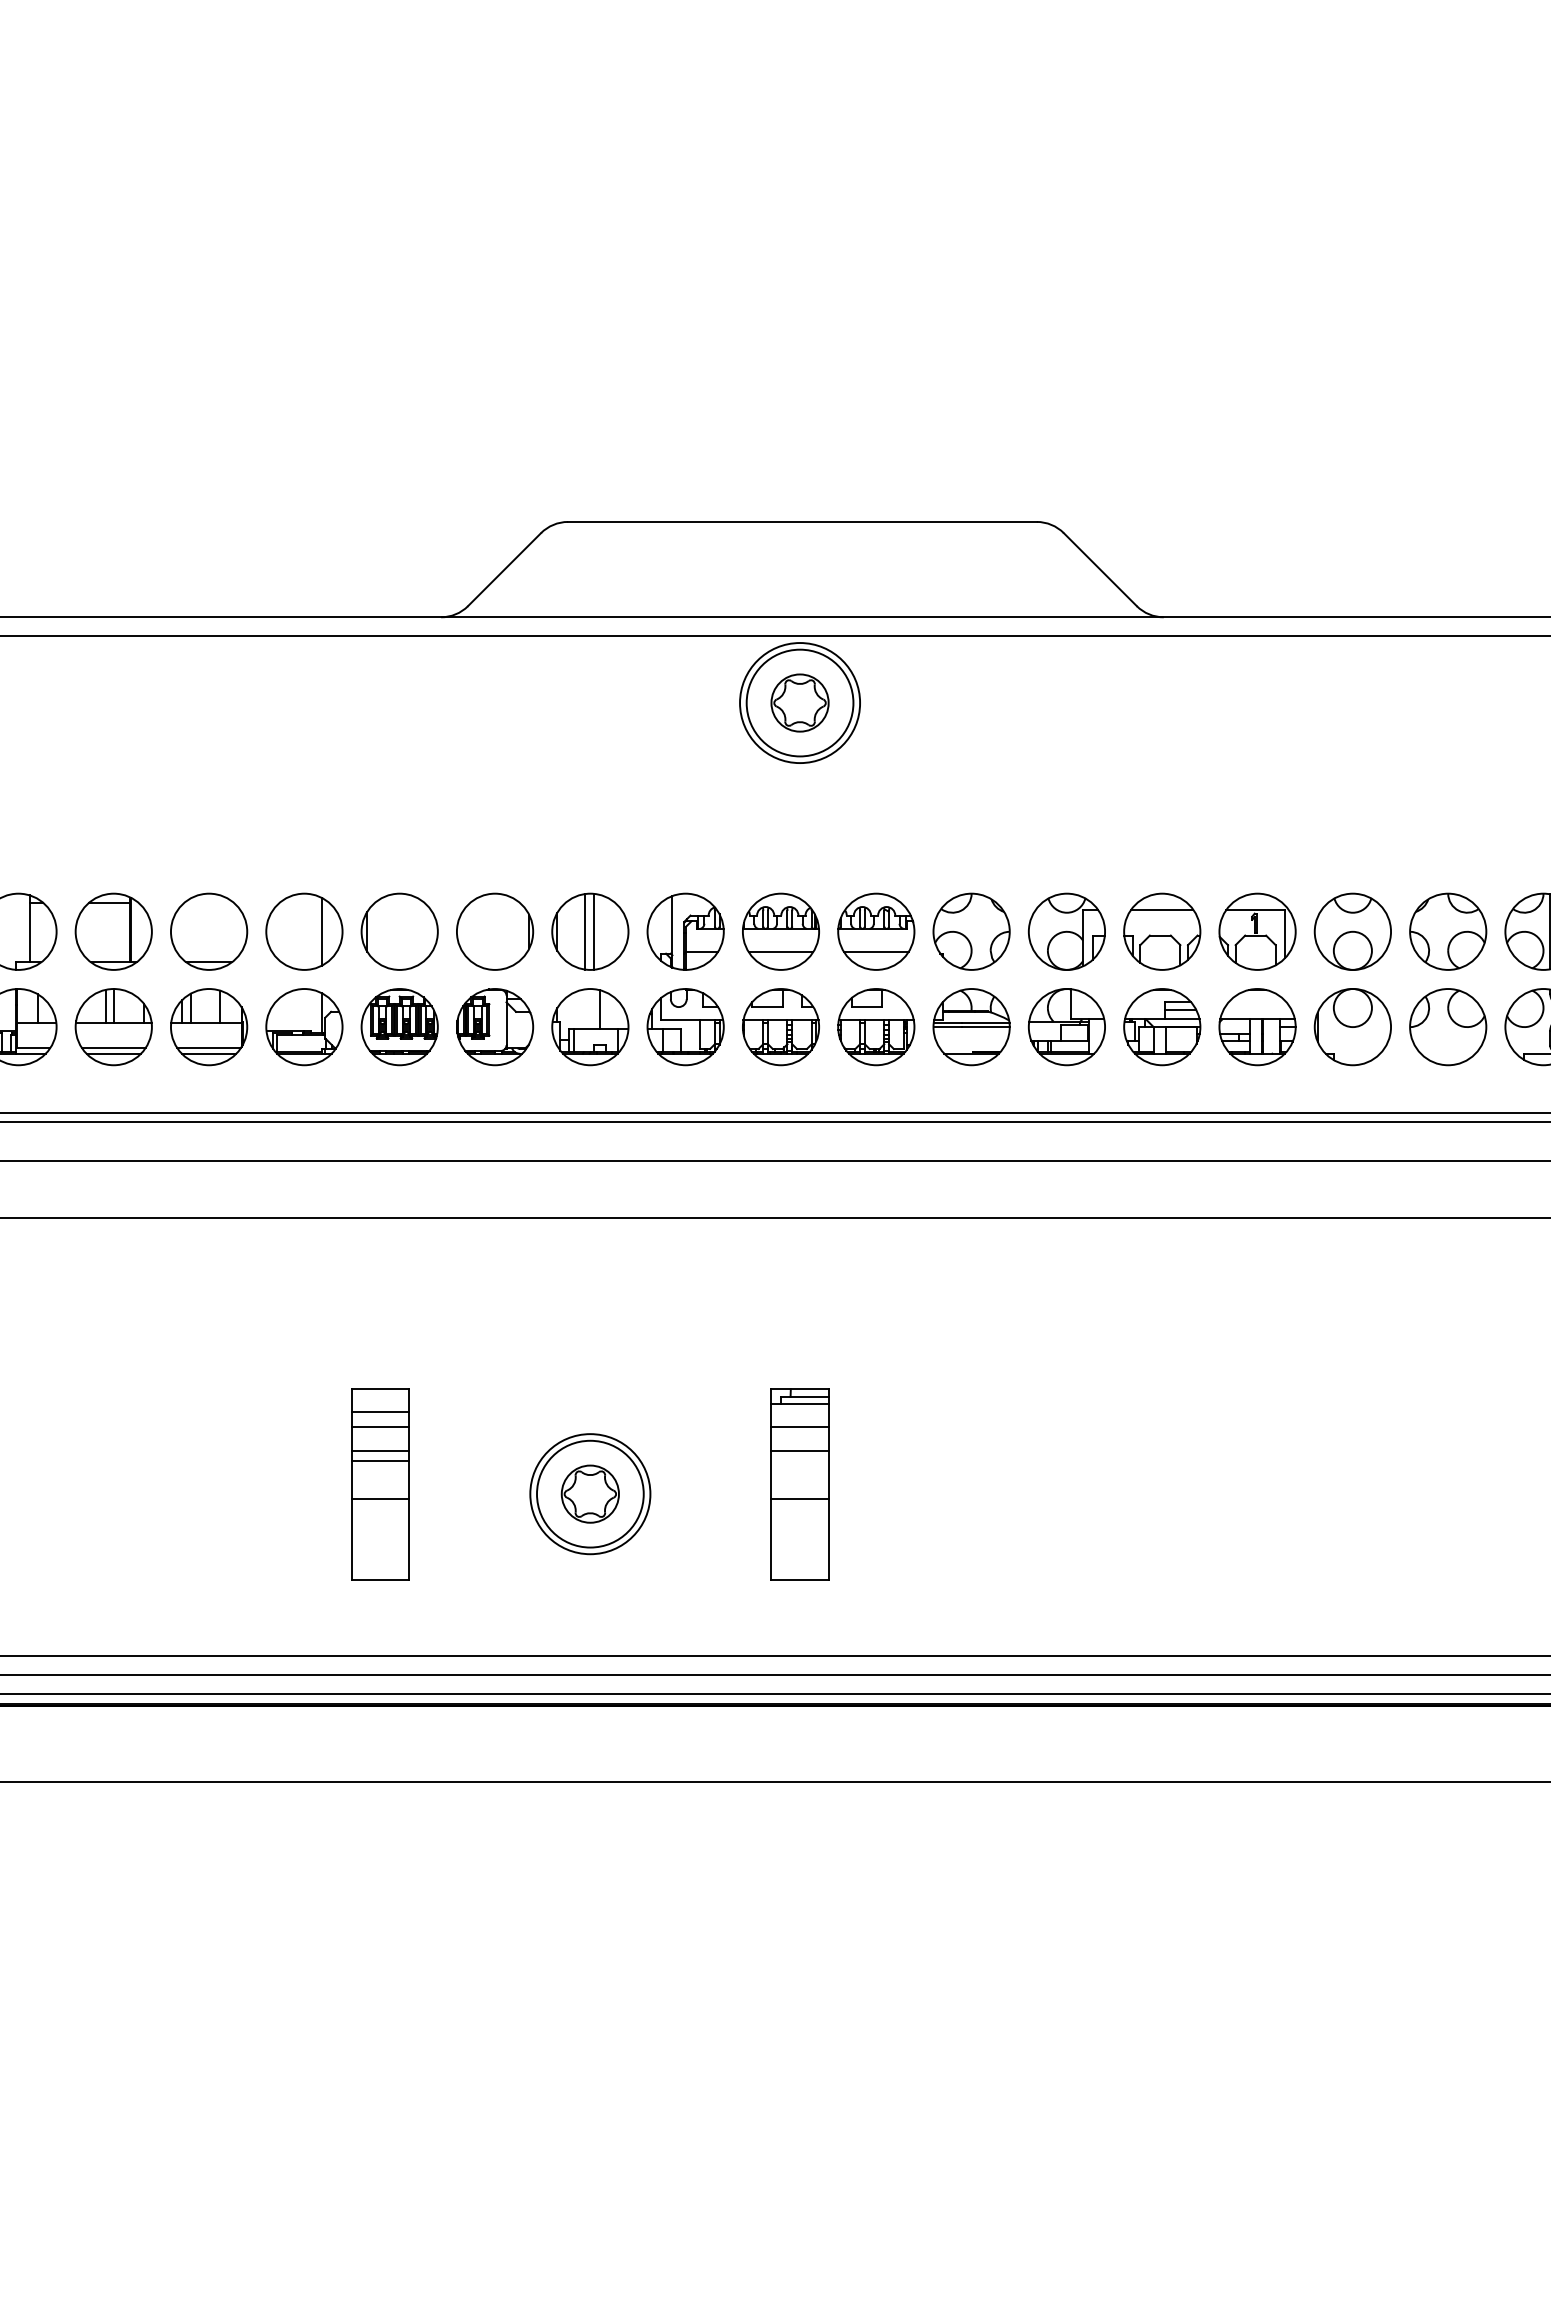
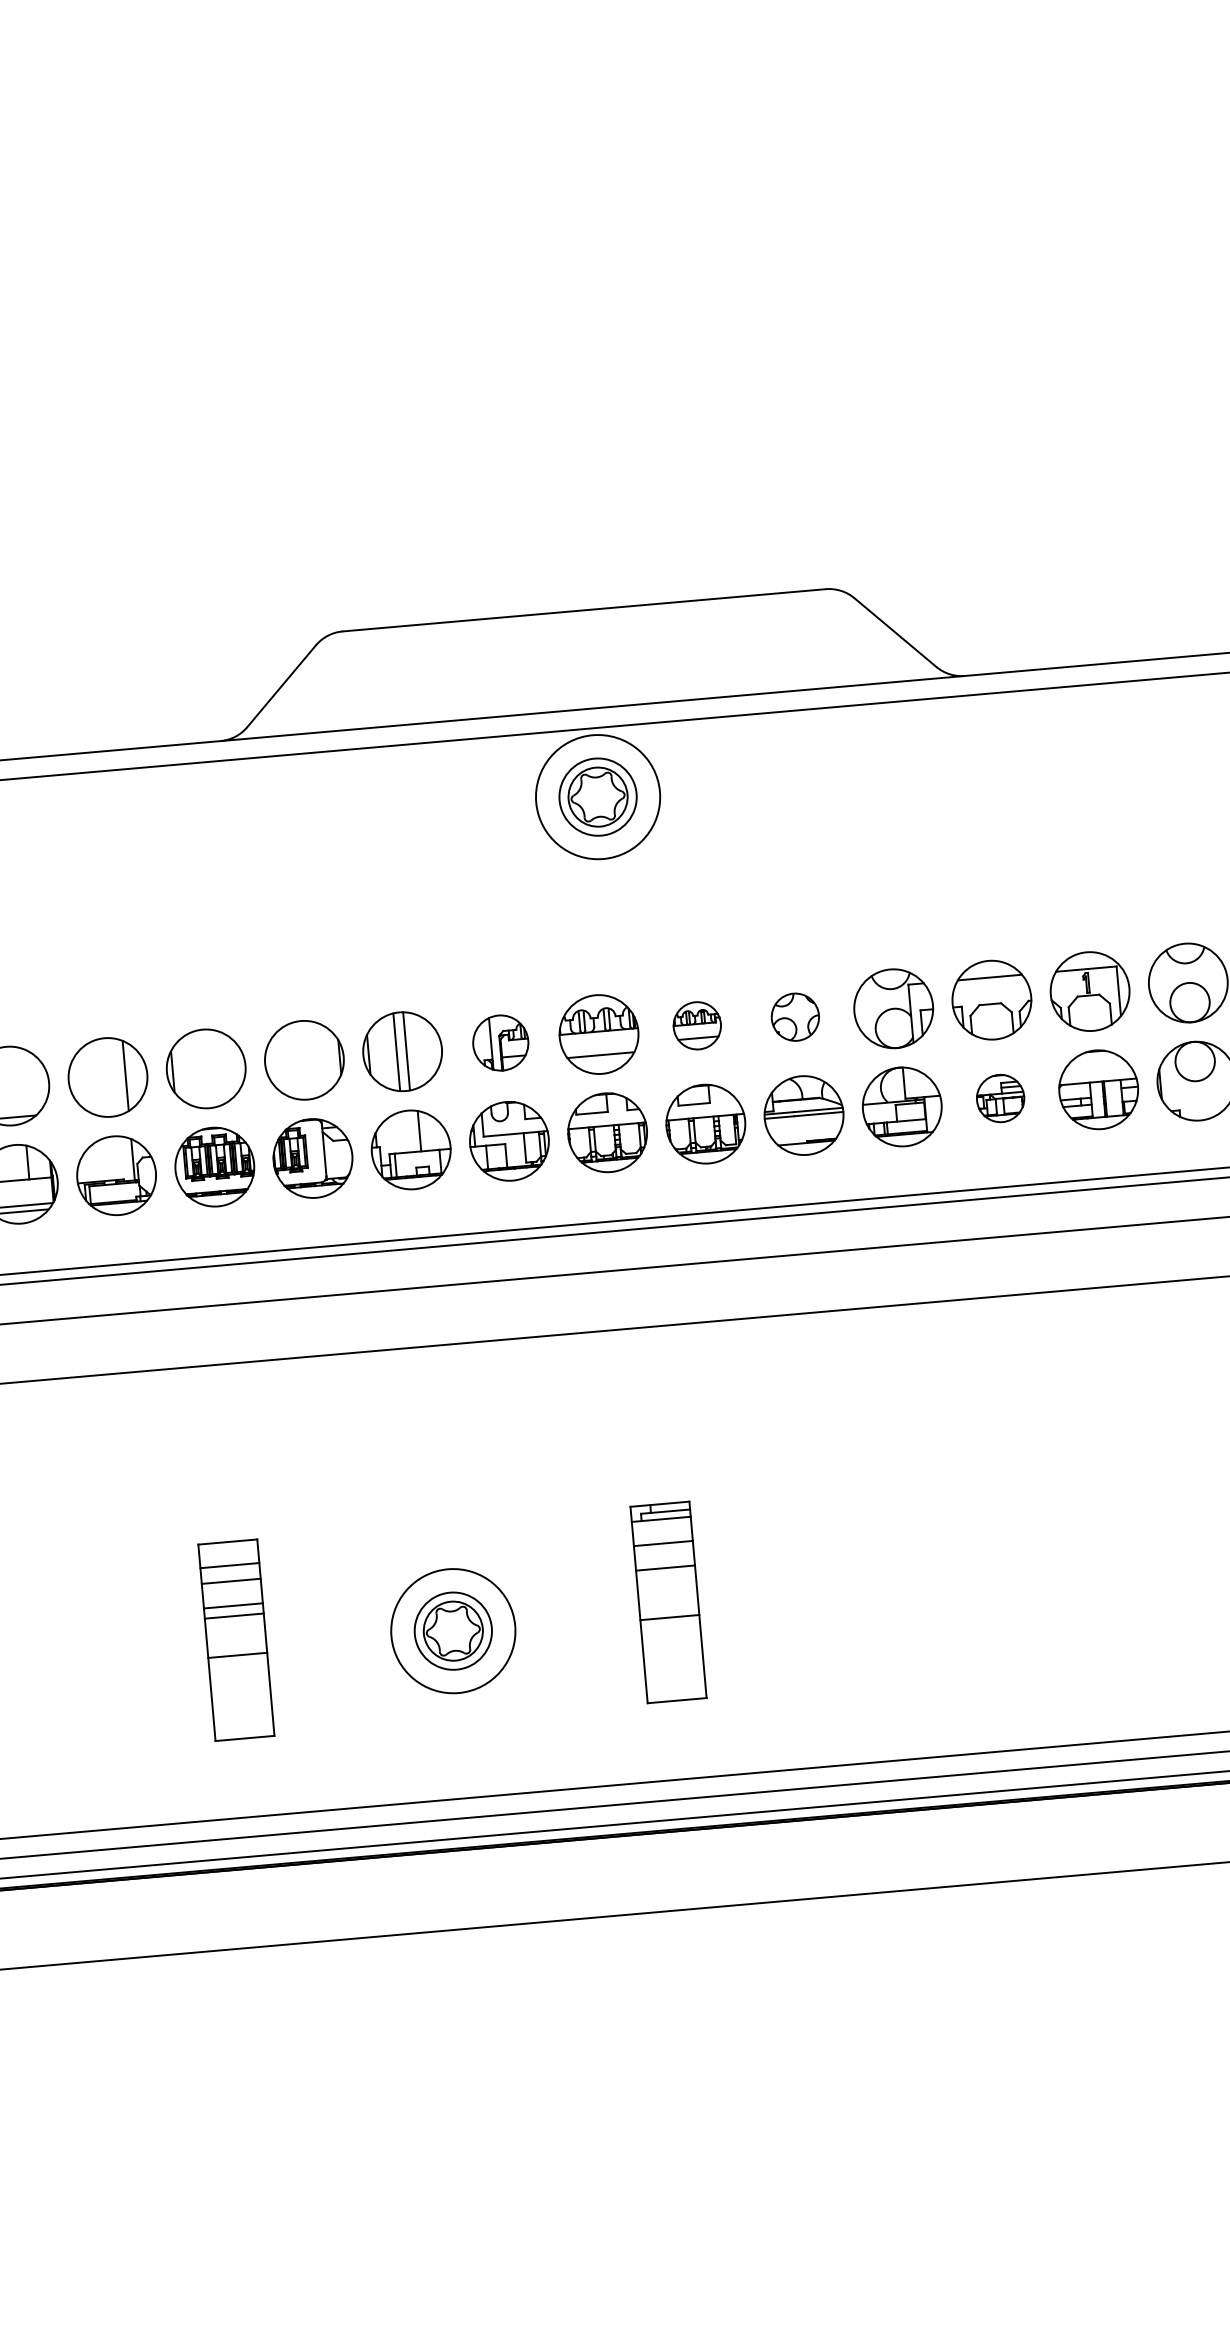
circle: (799, 702) -> (597, 796), size x0.7
part: (685, 931) -> (500, 1042), size x0.7
part: (876, 931) -> (697, 1025), size x0.6
part: (971, 931) -> (795, 1017), size x0.6
part: (1162, 1027) -> (1000, 1098), size x0.6
circle: (590, 1493) -> (453, 1630), size x0.7

